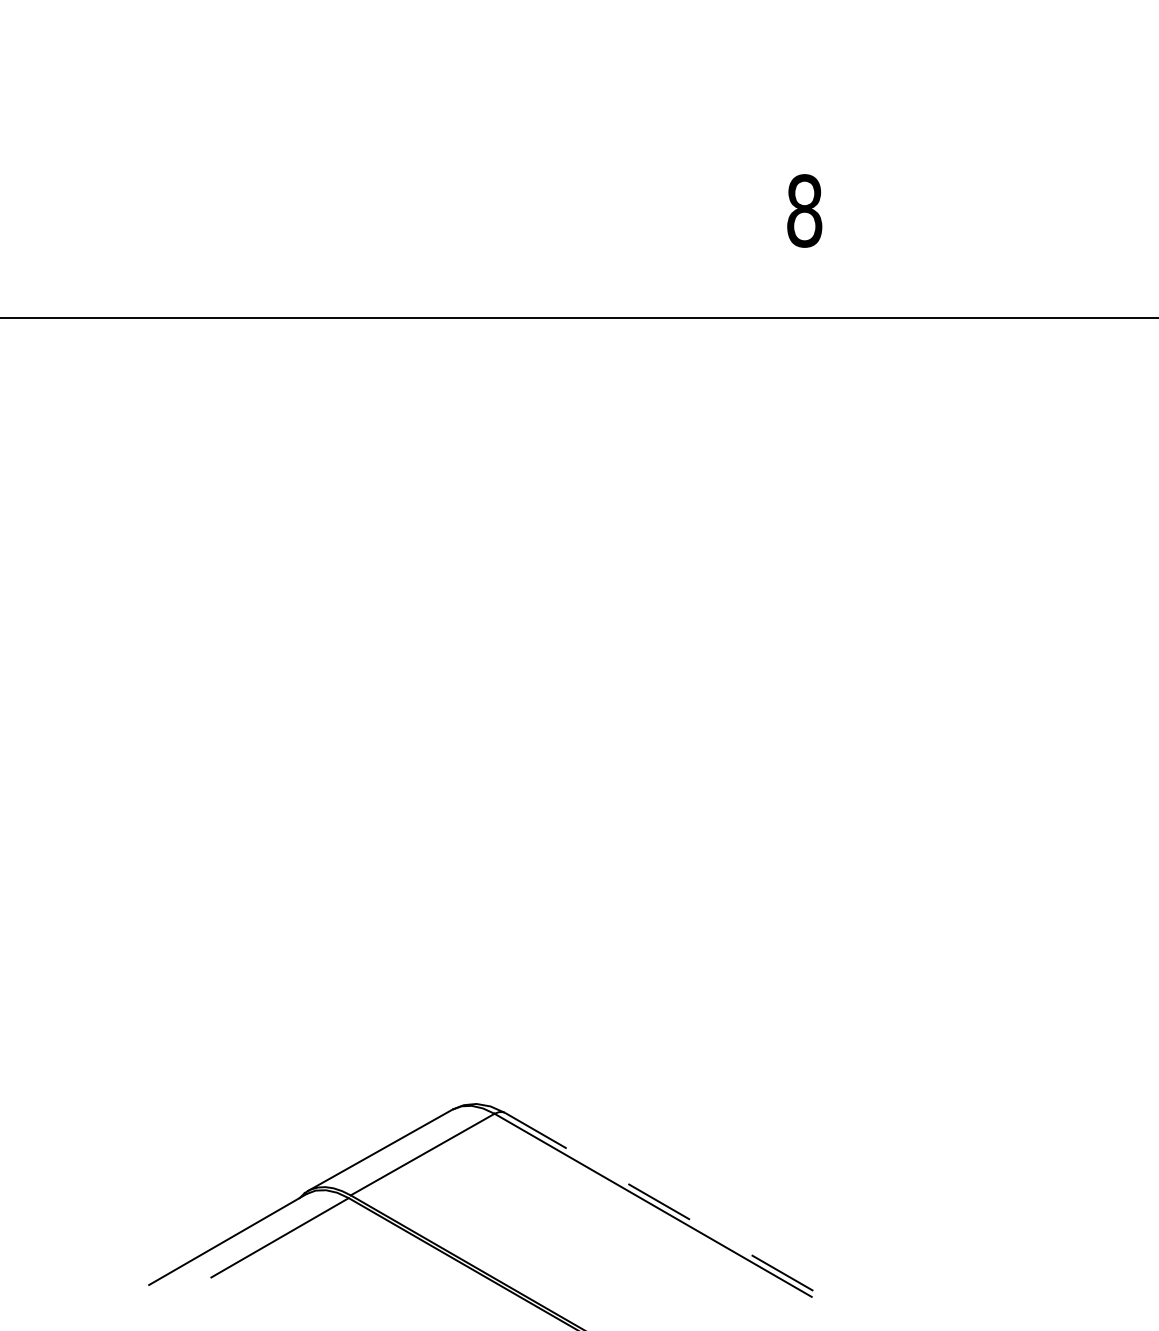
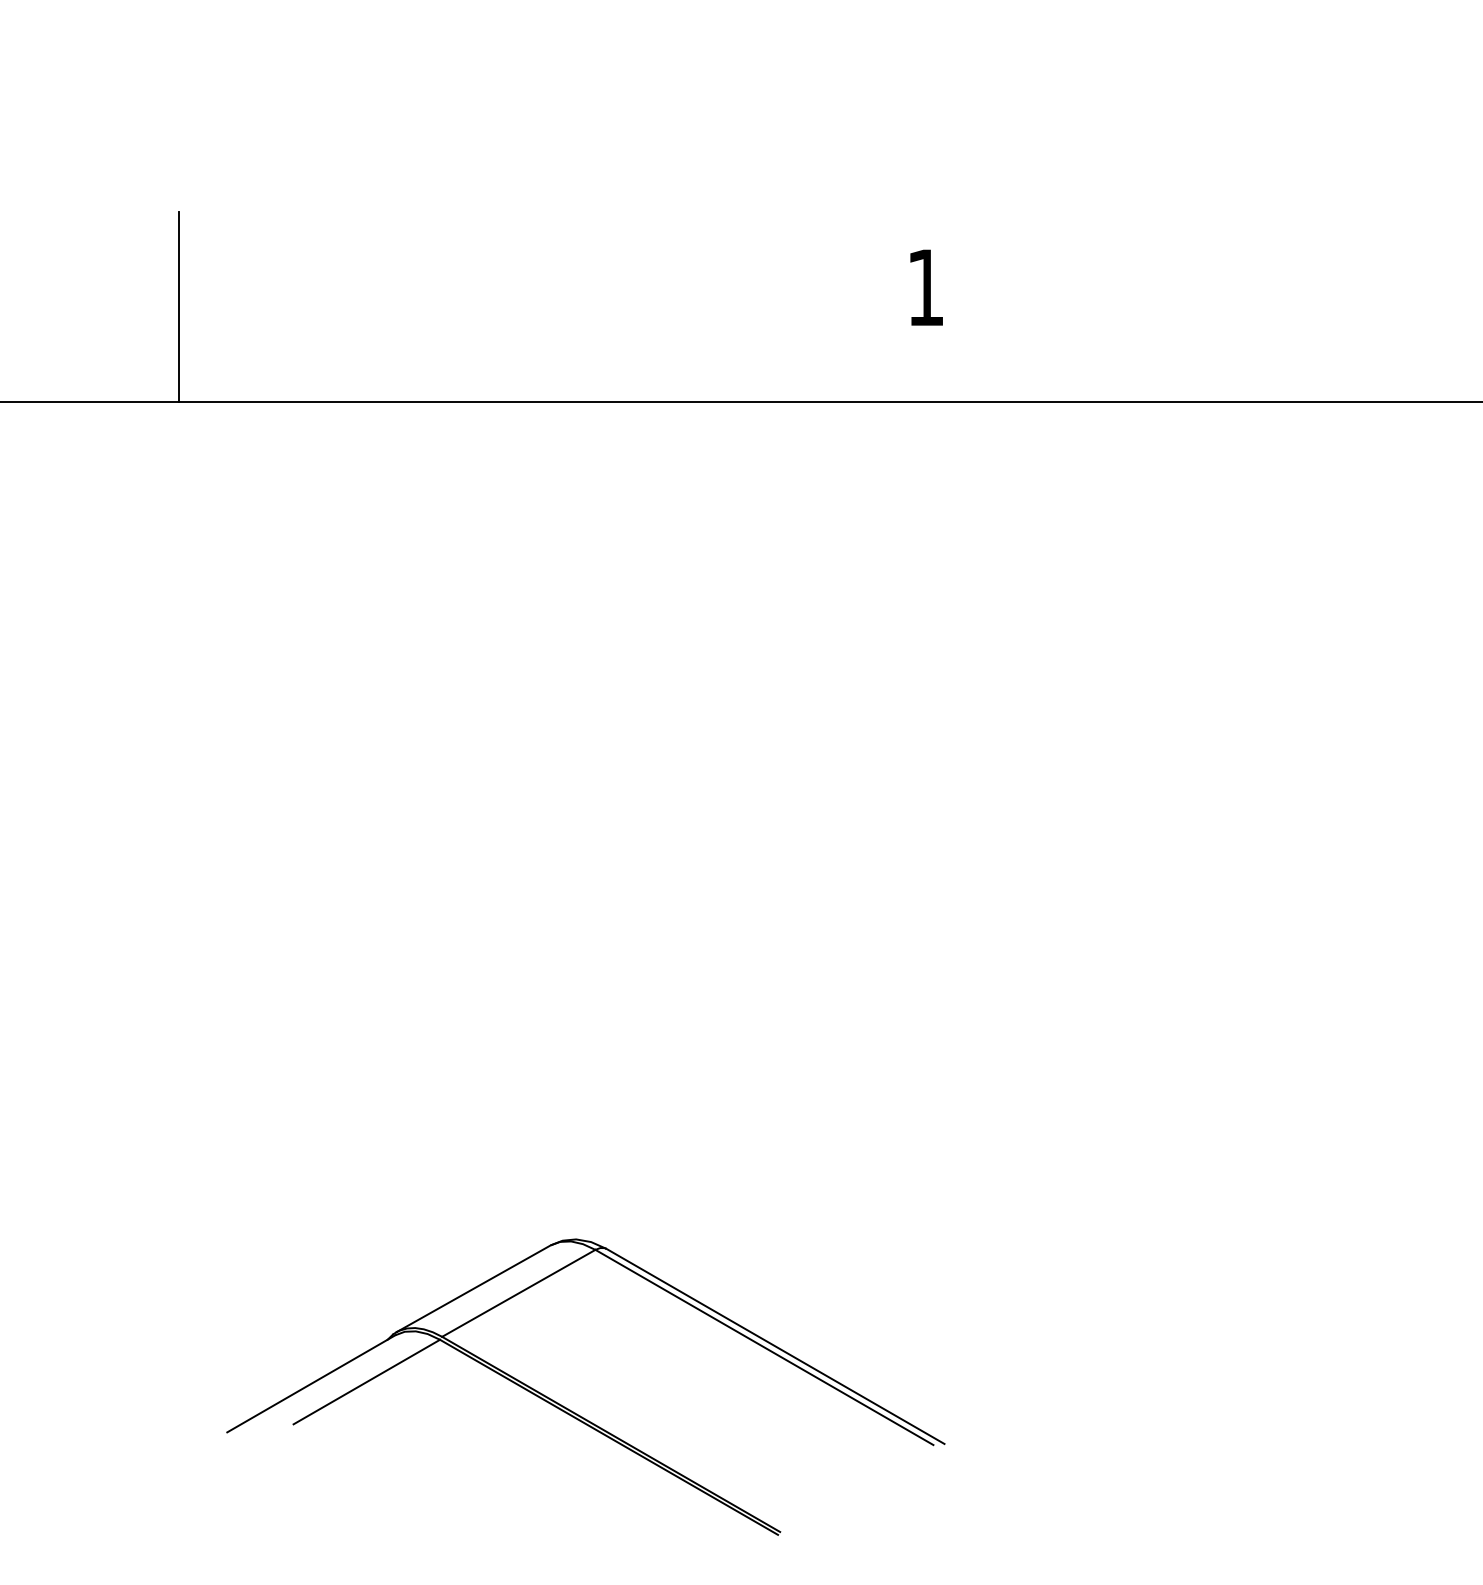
text: (804, 210) -> (925, 287), 8 -> 1
line: (103, 228) -> (178, 306), added
line: (663, 1204) -> (775, 1346), dashed -> solid

